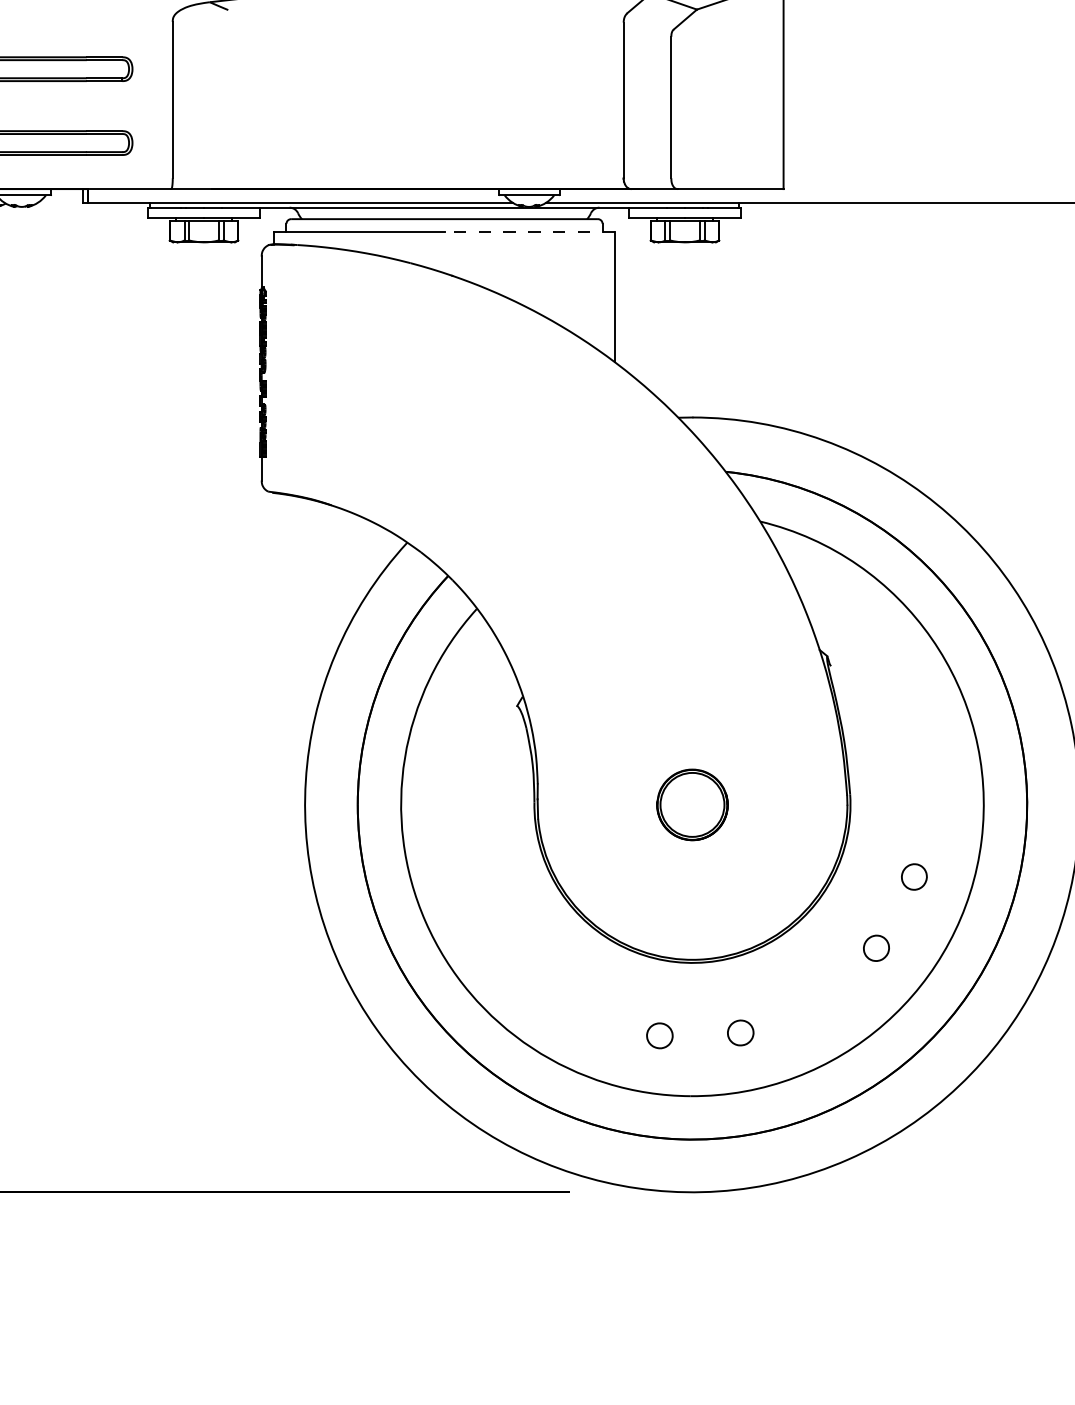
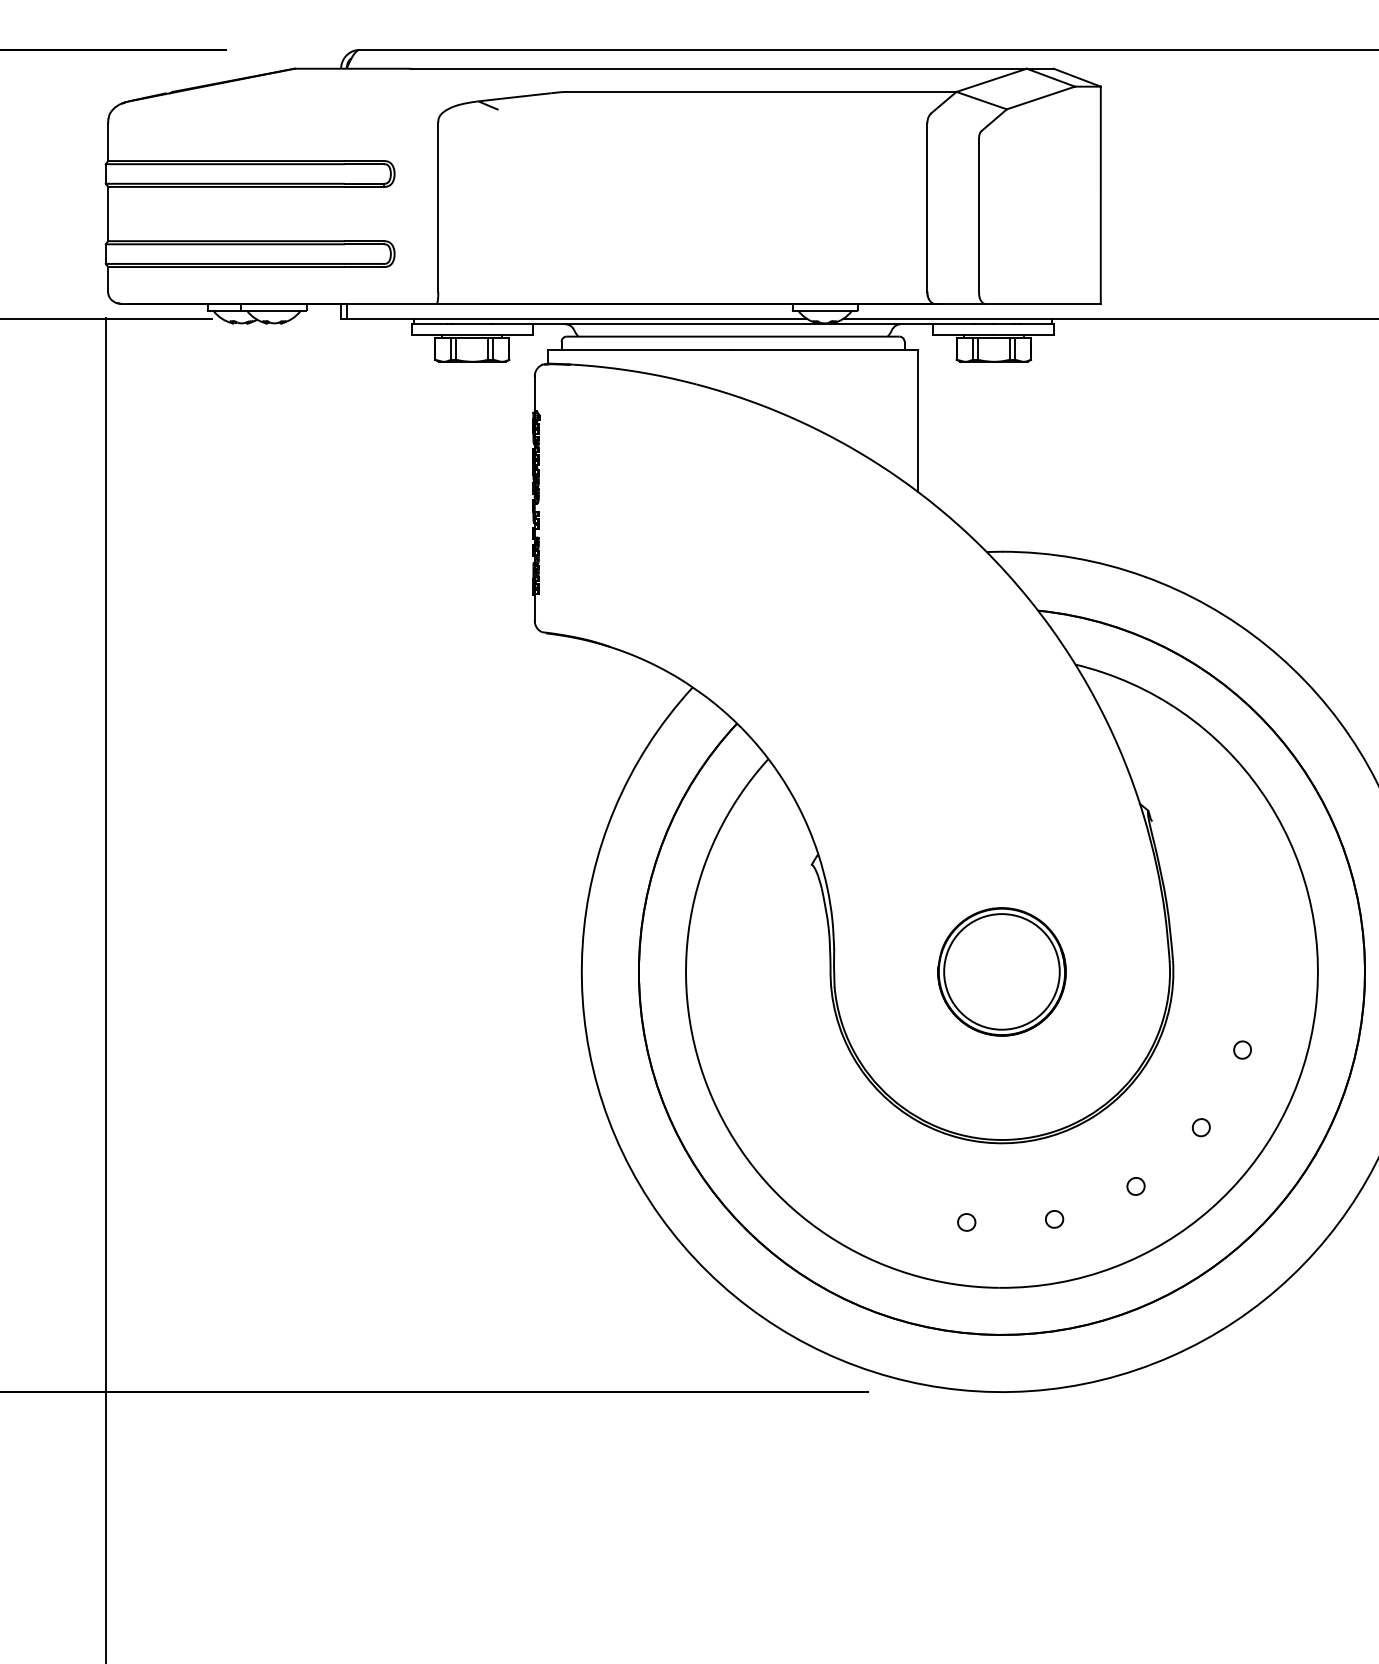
line: (529, 231) -> (825, 350), dashed -> solid
part: (692, 804) -> (1001, 971), size x1.67
part: (914, 876) -> (1242, 1049), size x0.62
part: (875, 948) -> (1200, 1127), size x0.62
part: (815, 1002) -> (1135, 1186), added
part: (740, 1033) -> (1054, 1219), size x0.62
part: (659, 1035) -> (966, 1222), size x0.62

